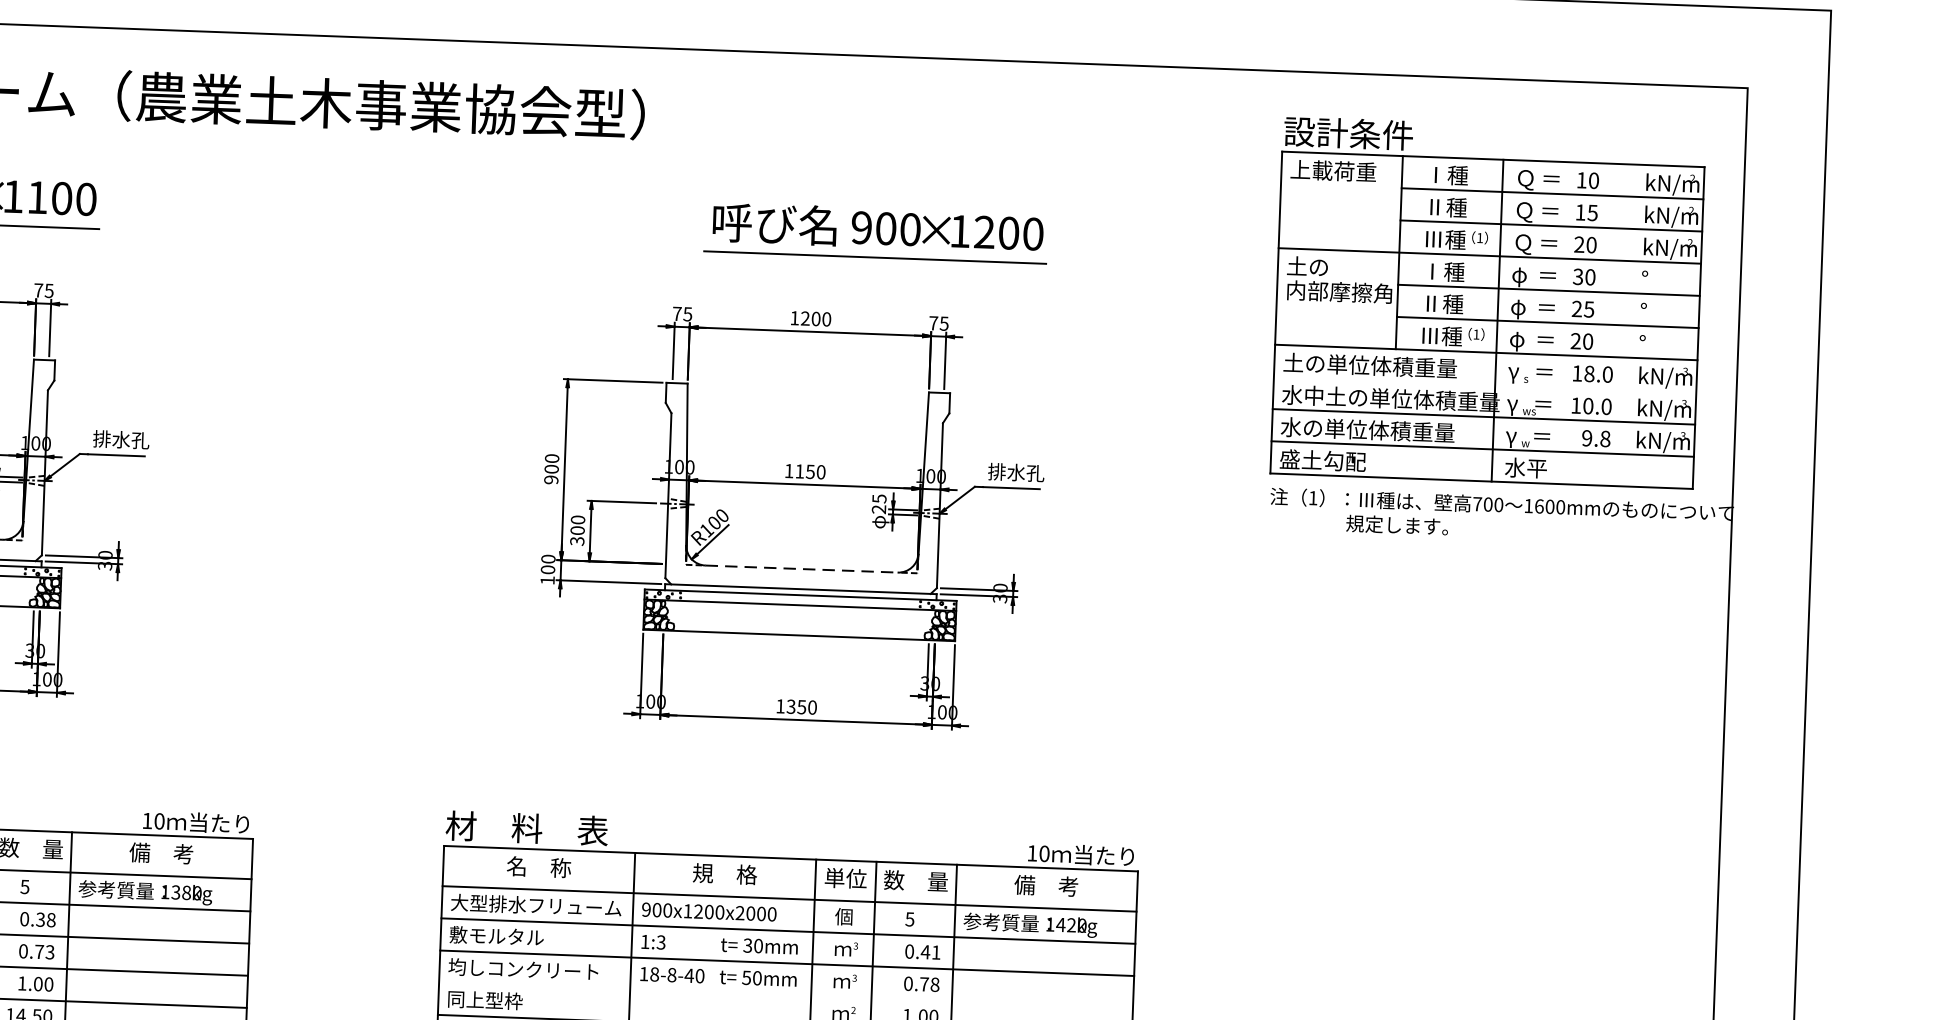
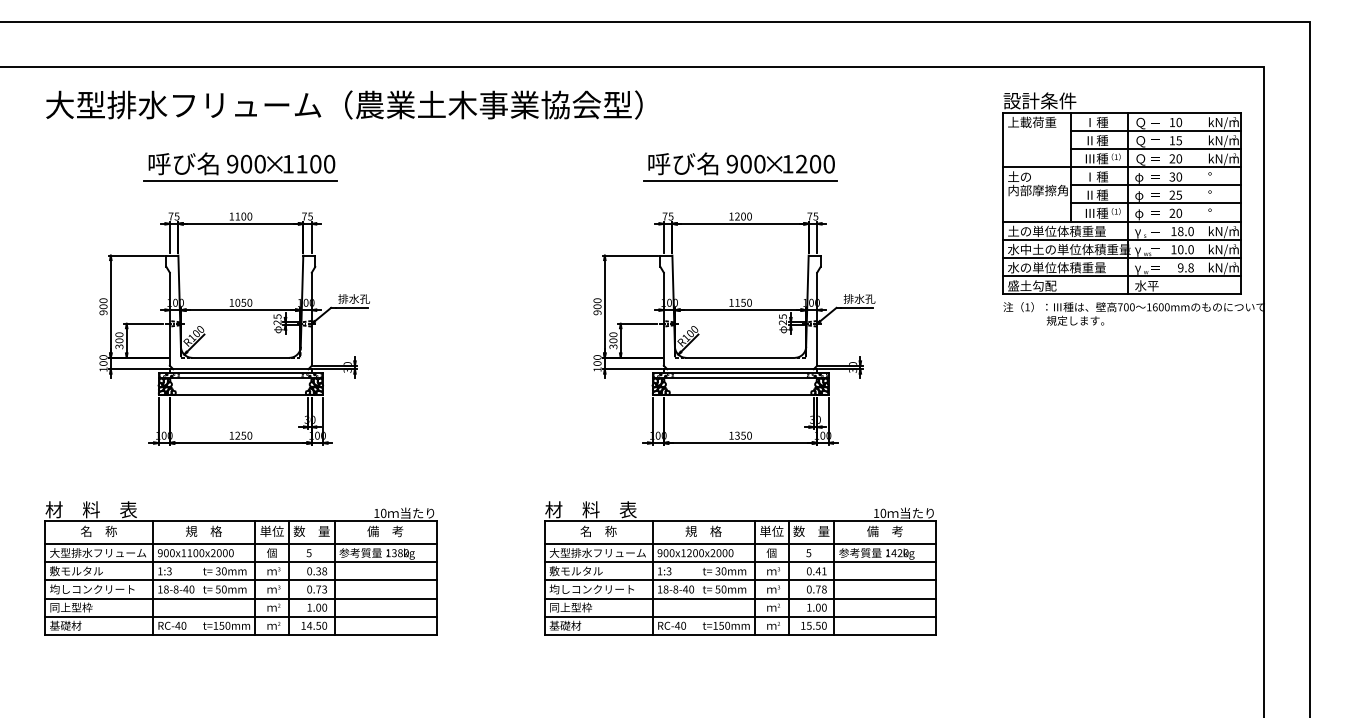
part: (876, 232) -> (740, 166), moved
line: (1484, 384) -> (1121, 239), added
line: (801, 568) -> (740, 357), dashed -> solid
line: (785, 995) -> (740, 598), added

